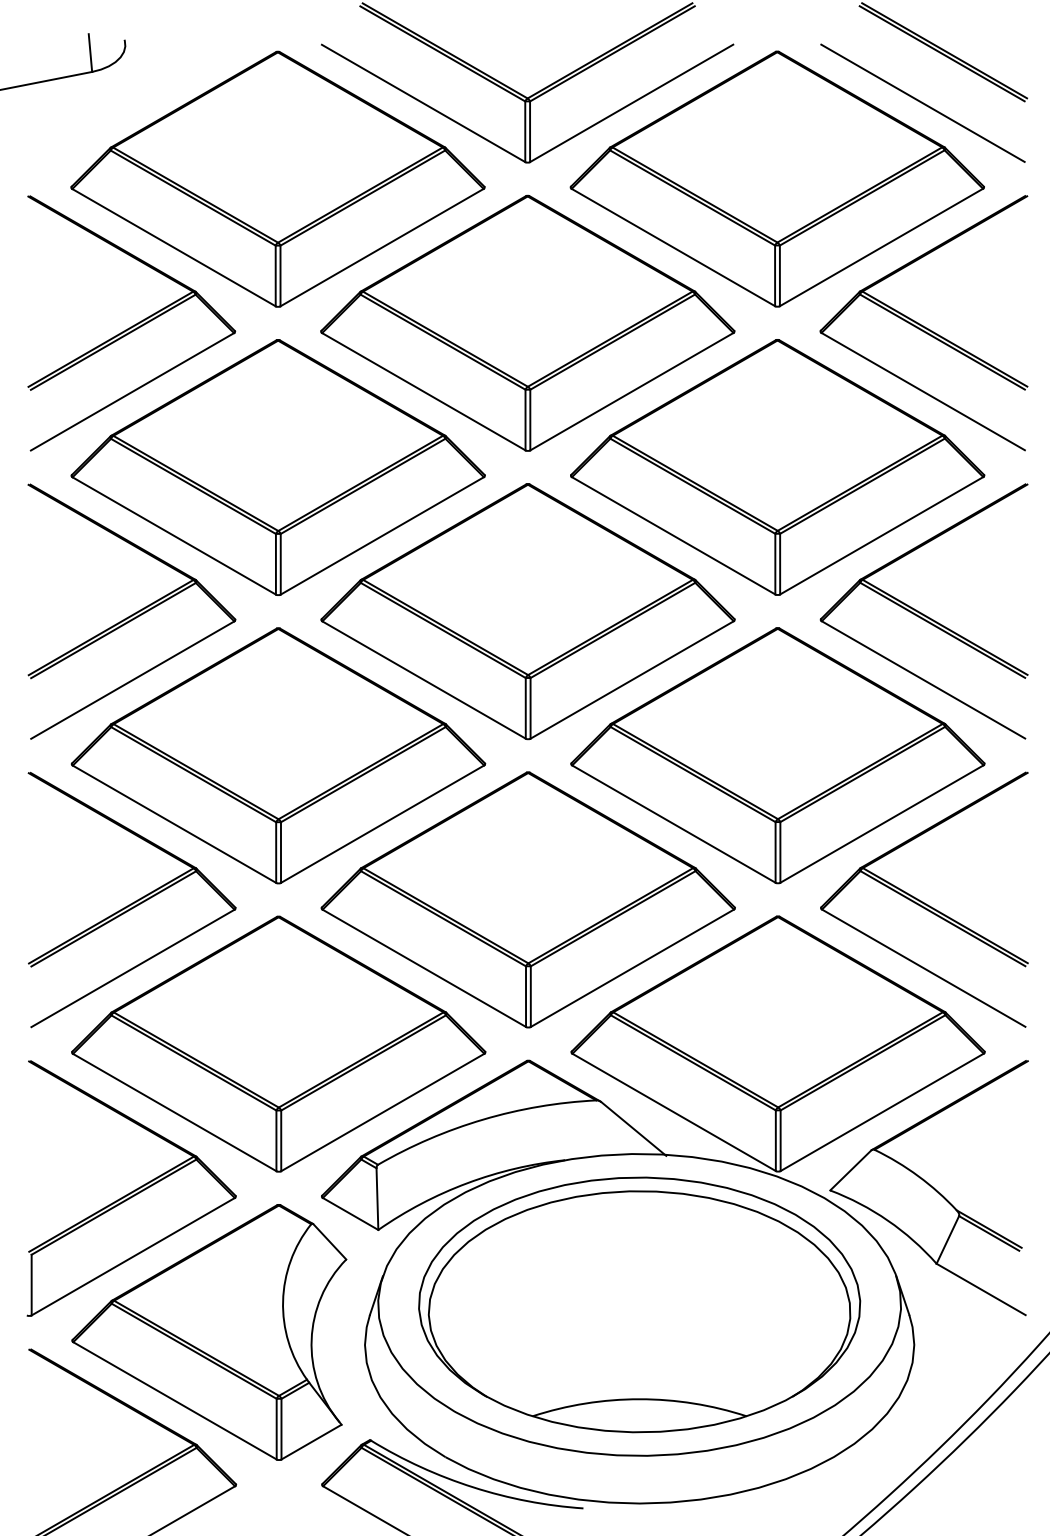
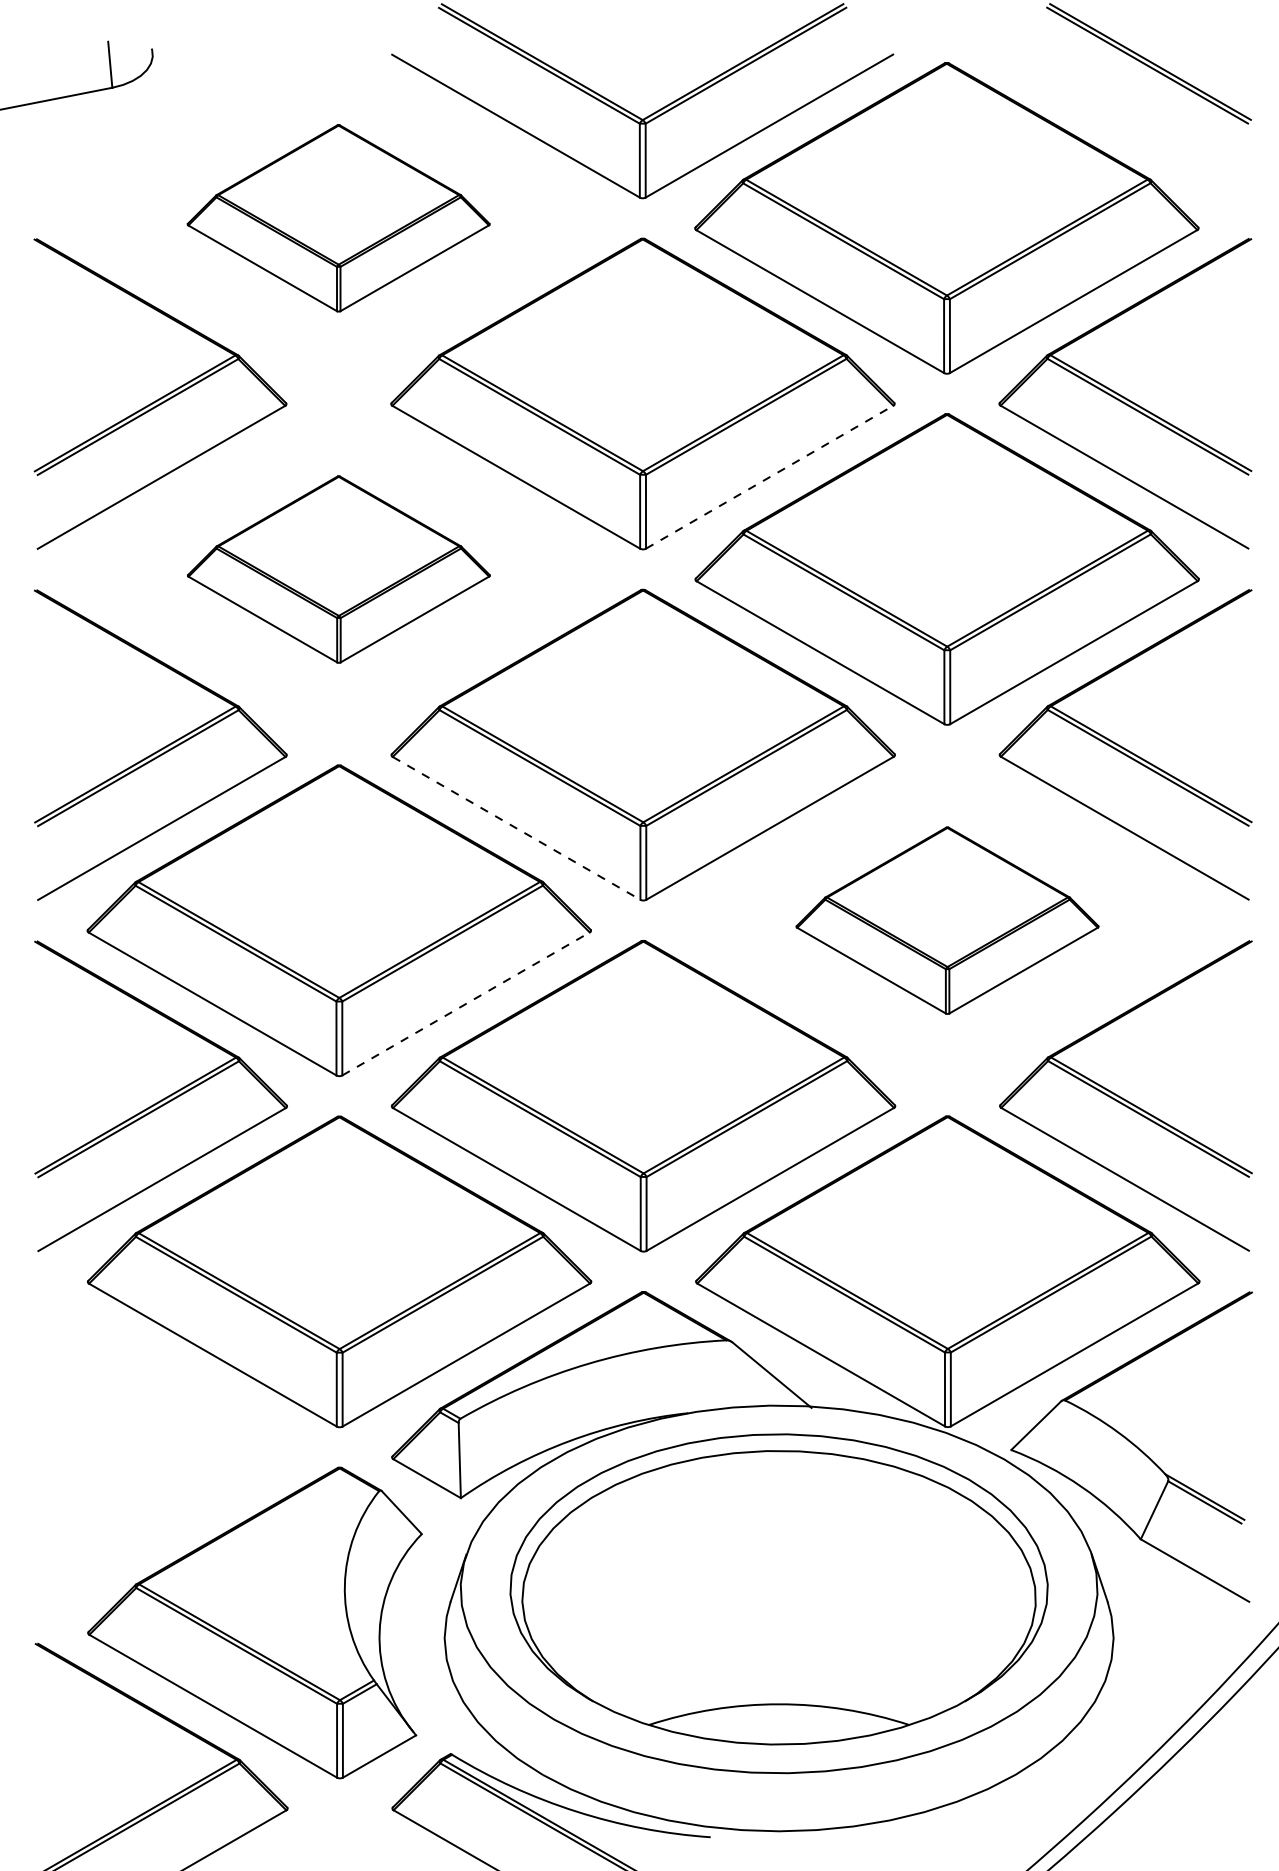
line: (922, 102) -> (1123, 124), removed
part: (277, 178) -> (338, 217), size x0.6
line: (632, 391) -> (770, 476), solid -> dashed
part: (277, 467) -> (338, 569), size x0.6
line: (424, 680) -> (517, 828), solid -> dashed
part: (777, 755) -> (947, 920), size x0.6
line: (383, 823) -> (467, 1003), solid -> dashed
part: (131, 1188) -> (160, 1447), removed

